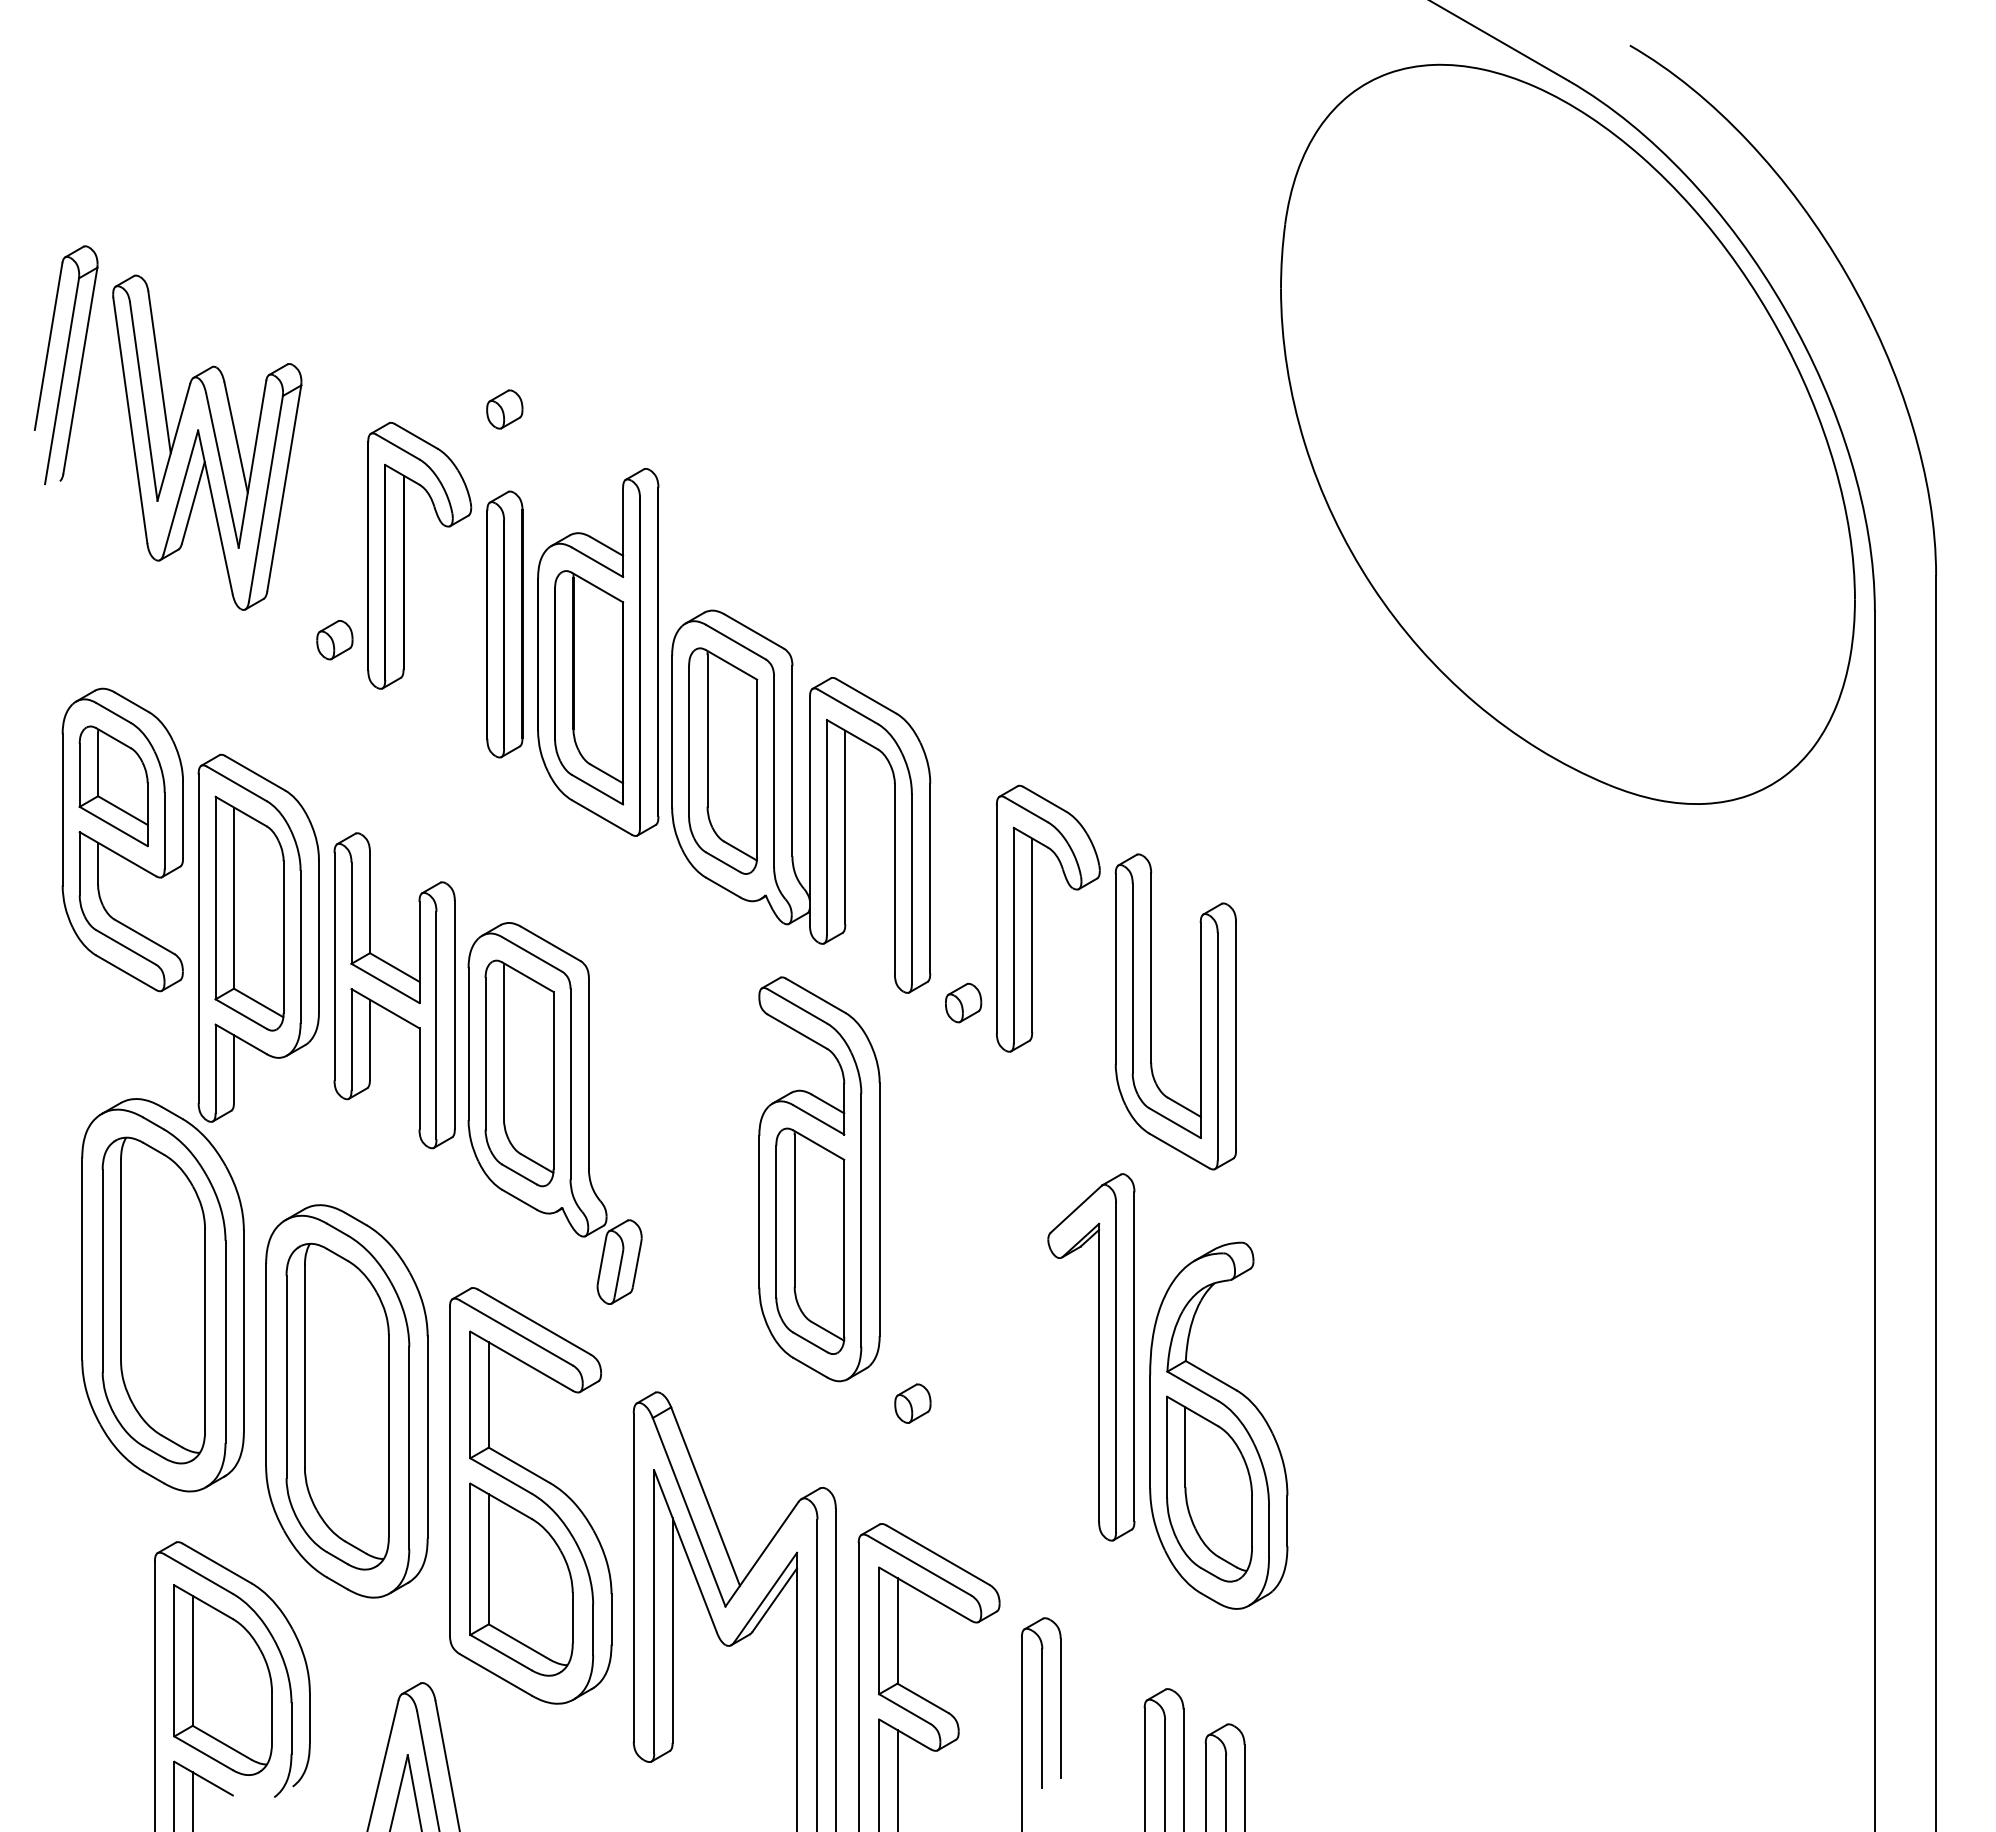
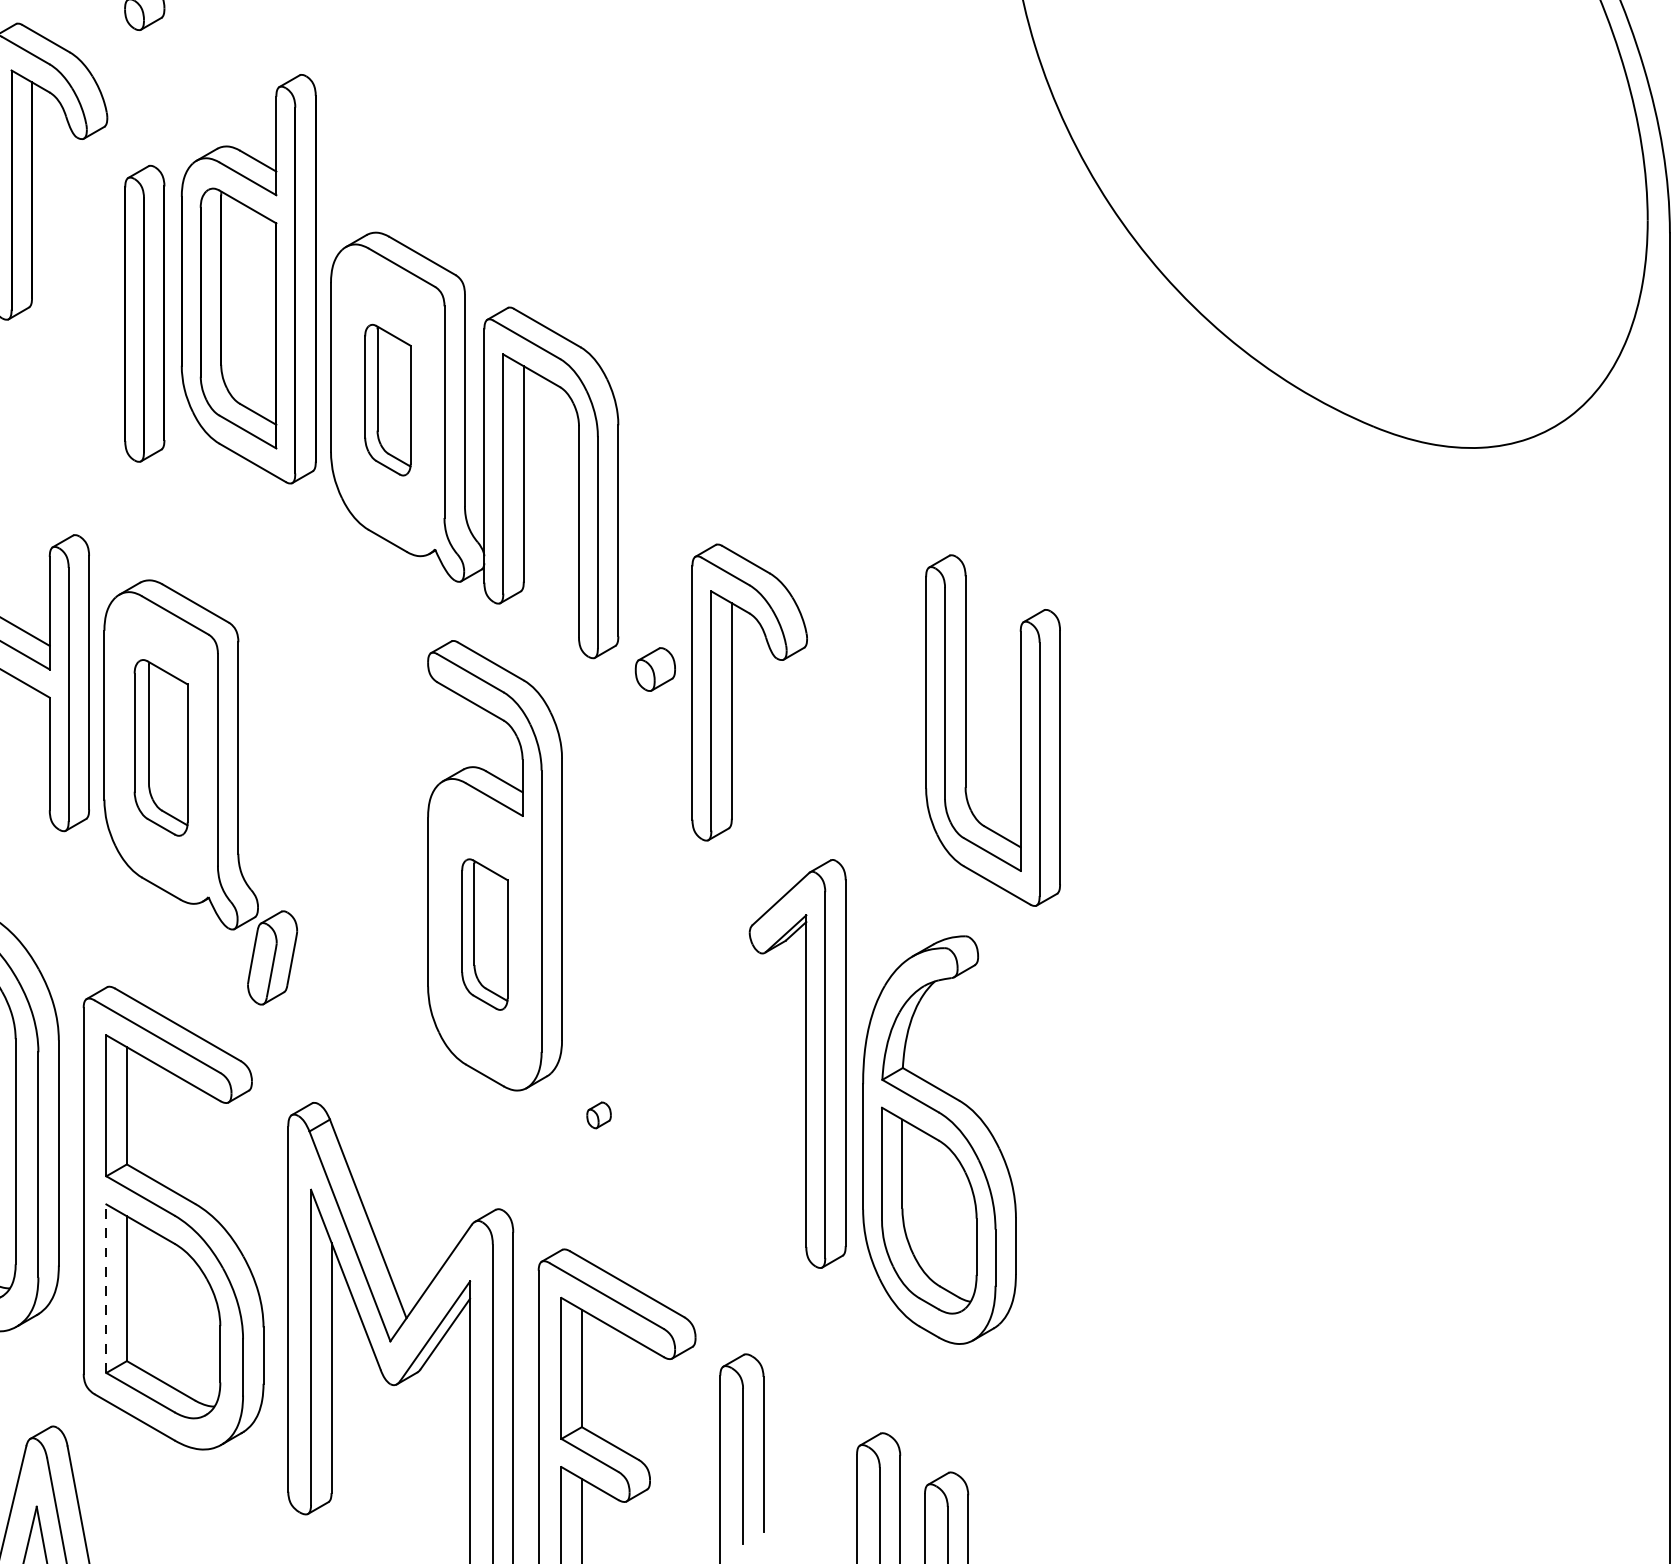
part: (504, 624) -> (144, 313), moved
part: (723, 760) -> (388, 399), size x0.6
part: (1032, 918) -> (732, 692), moved
part: (1151, 1011) -> (965, 730), moved
part: (519, 1073) -> (161, 747), size x0.7
part: (810, 1240) -> (485, 933), size x0.6
part: (912, 1403) -> (598, 1115), size x0.6
line: (470, 1559) -> (106, 1288), solid -> dashed

